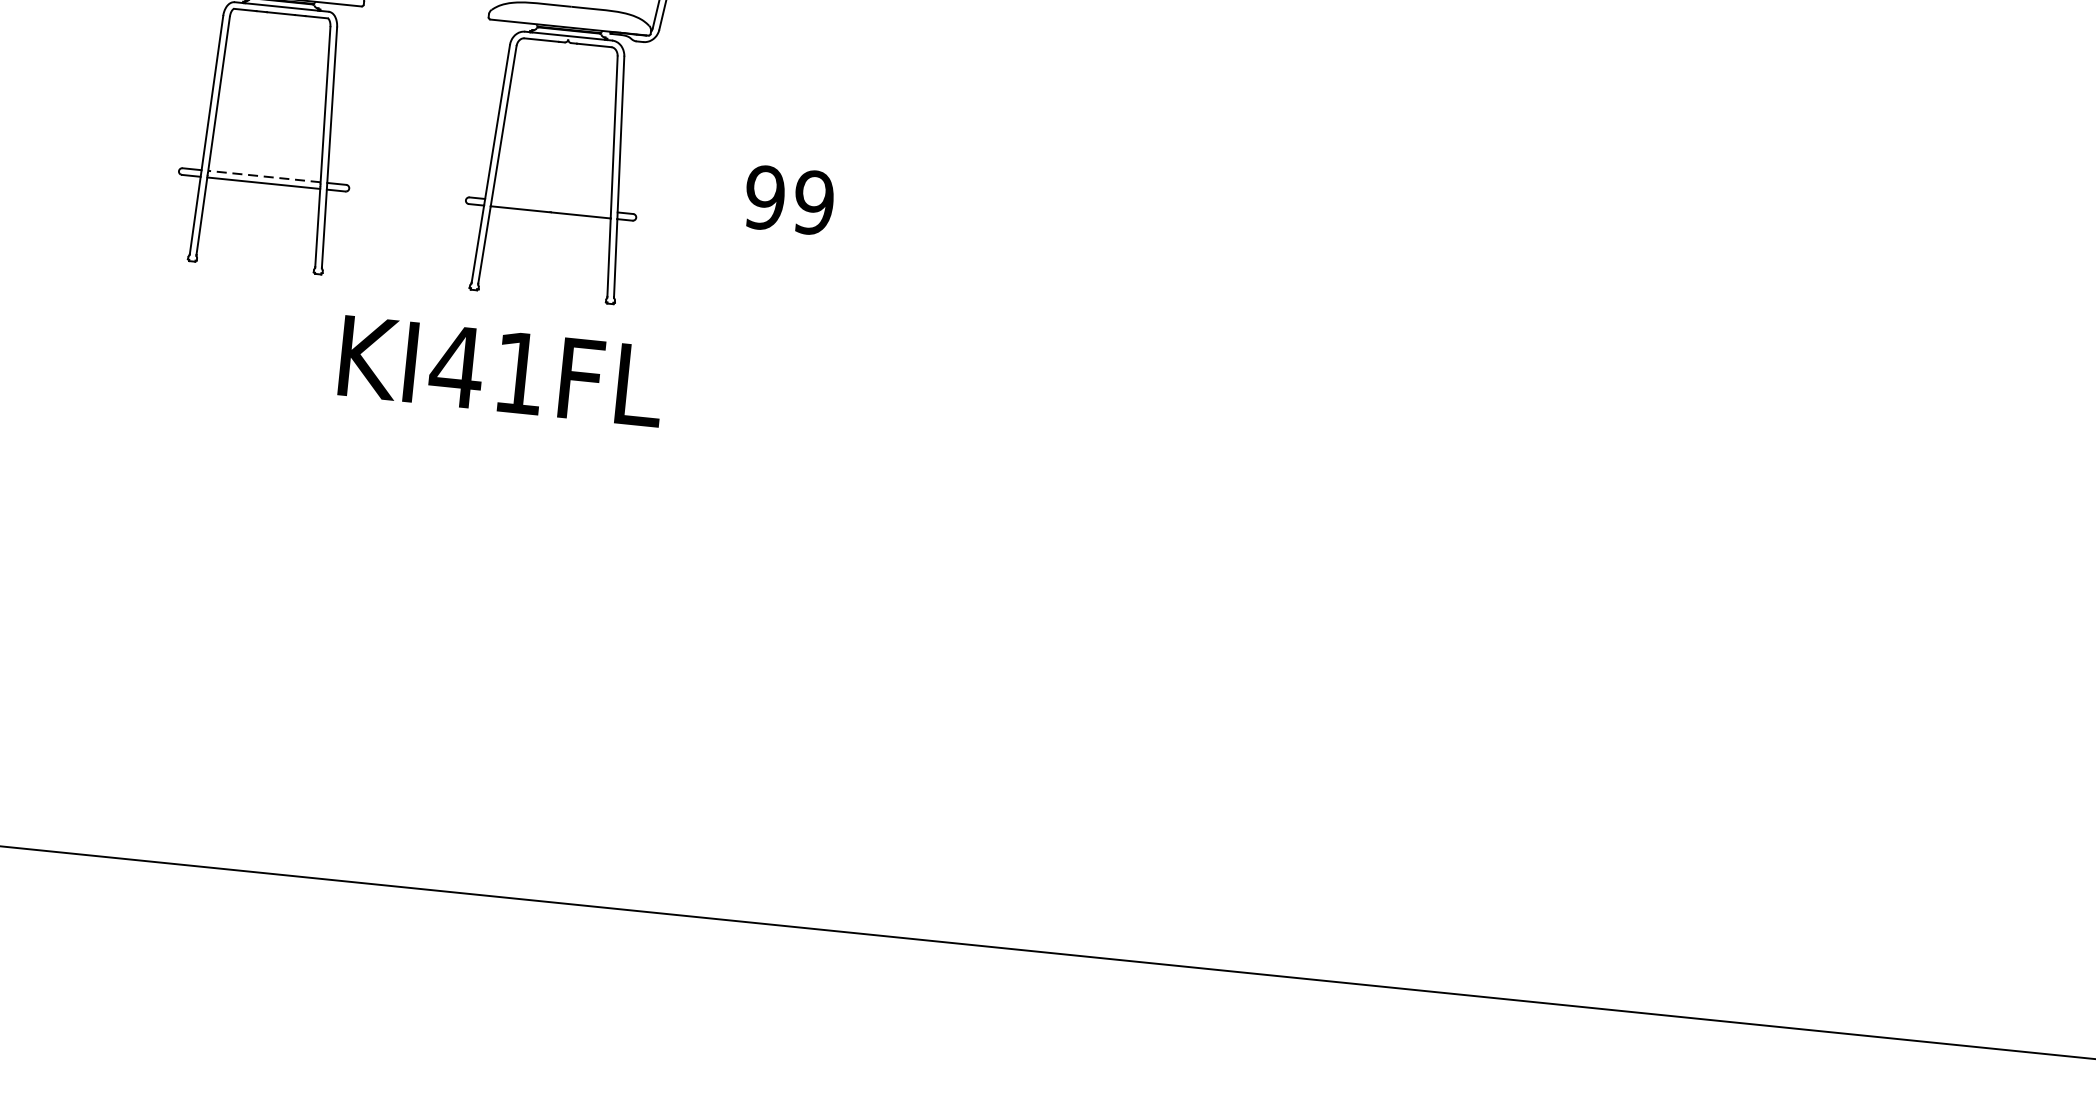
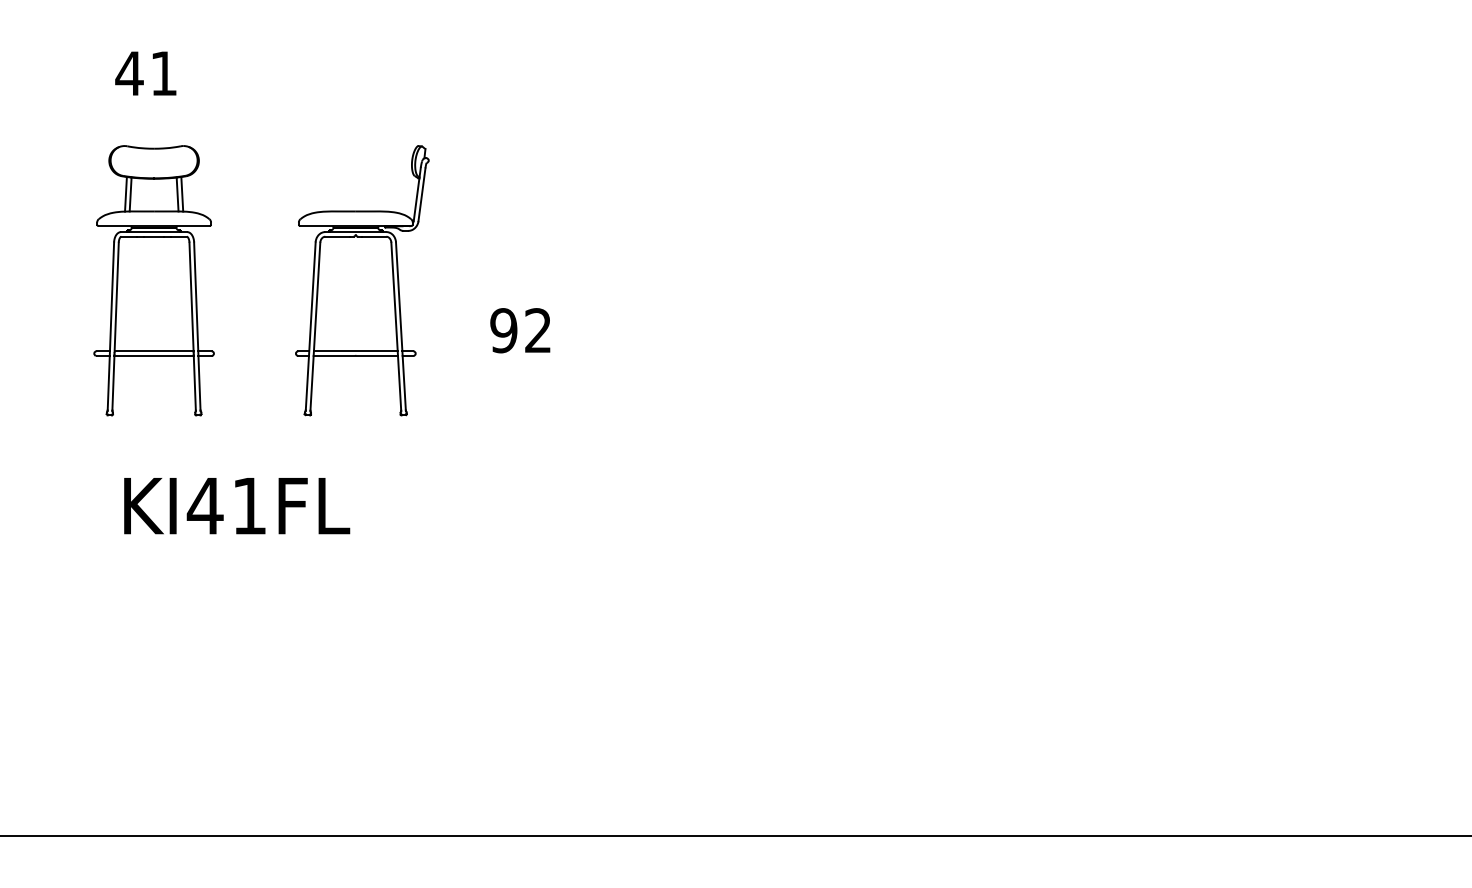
line: (263, 176) -> (153, 351), dashed -> solid
text: (812, 202) -> (537, 330), 99 -> 92
line: (550, 205) -> (355, 351), added
text: (502, 372) -> (237, 506), moved

